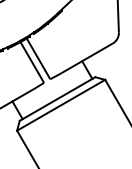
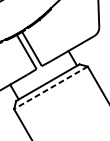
line: (61, 105) -> (51, 88), solid -> dashed

